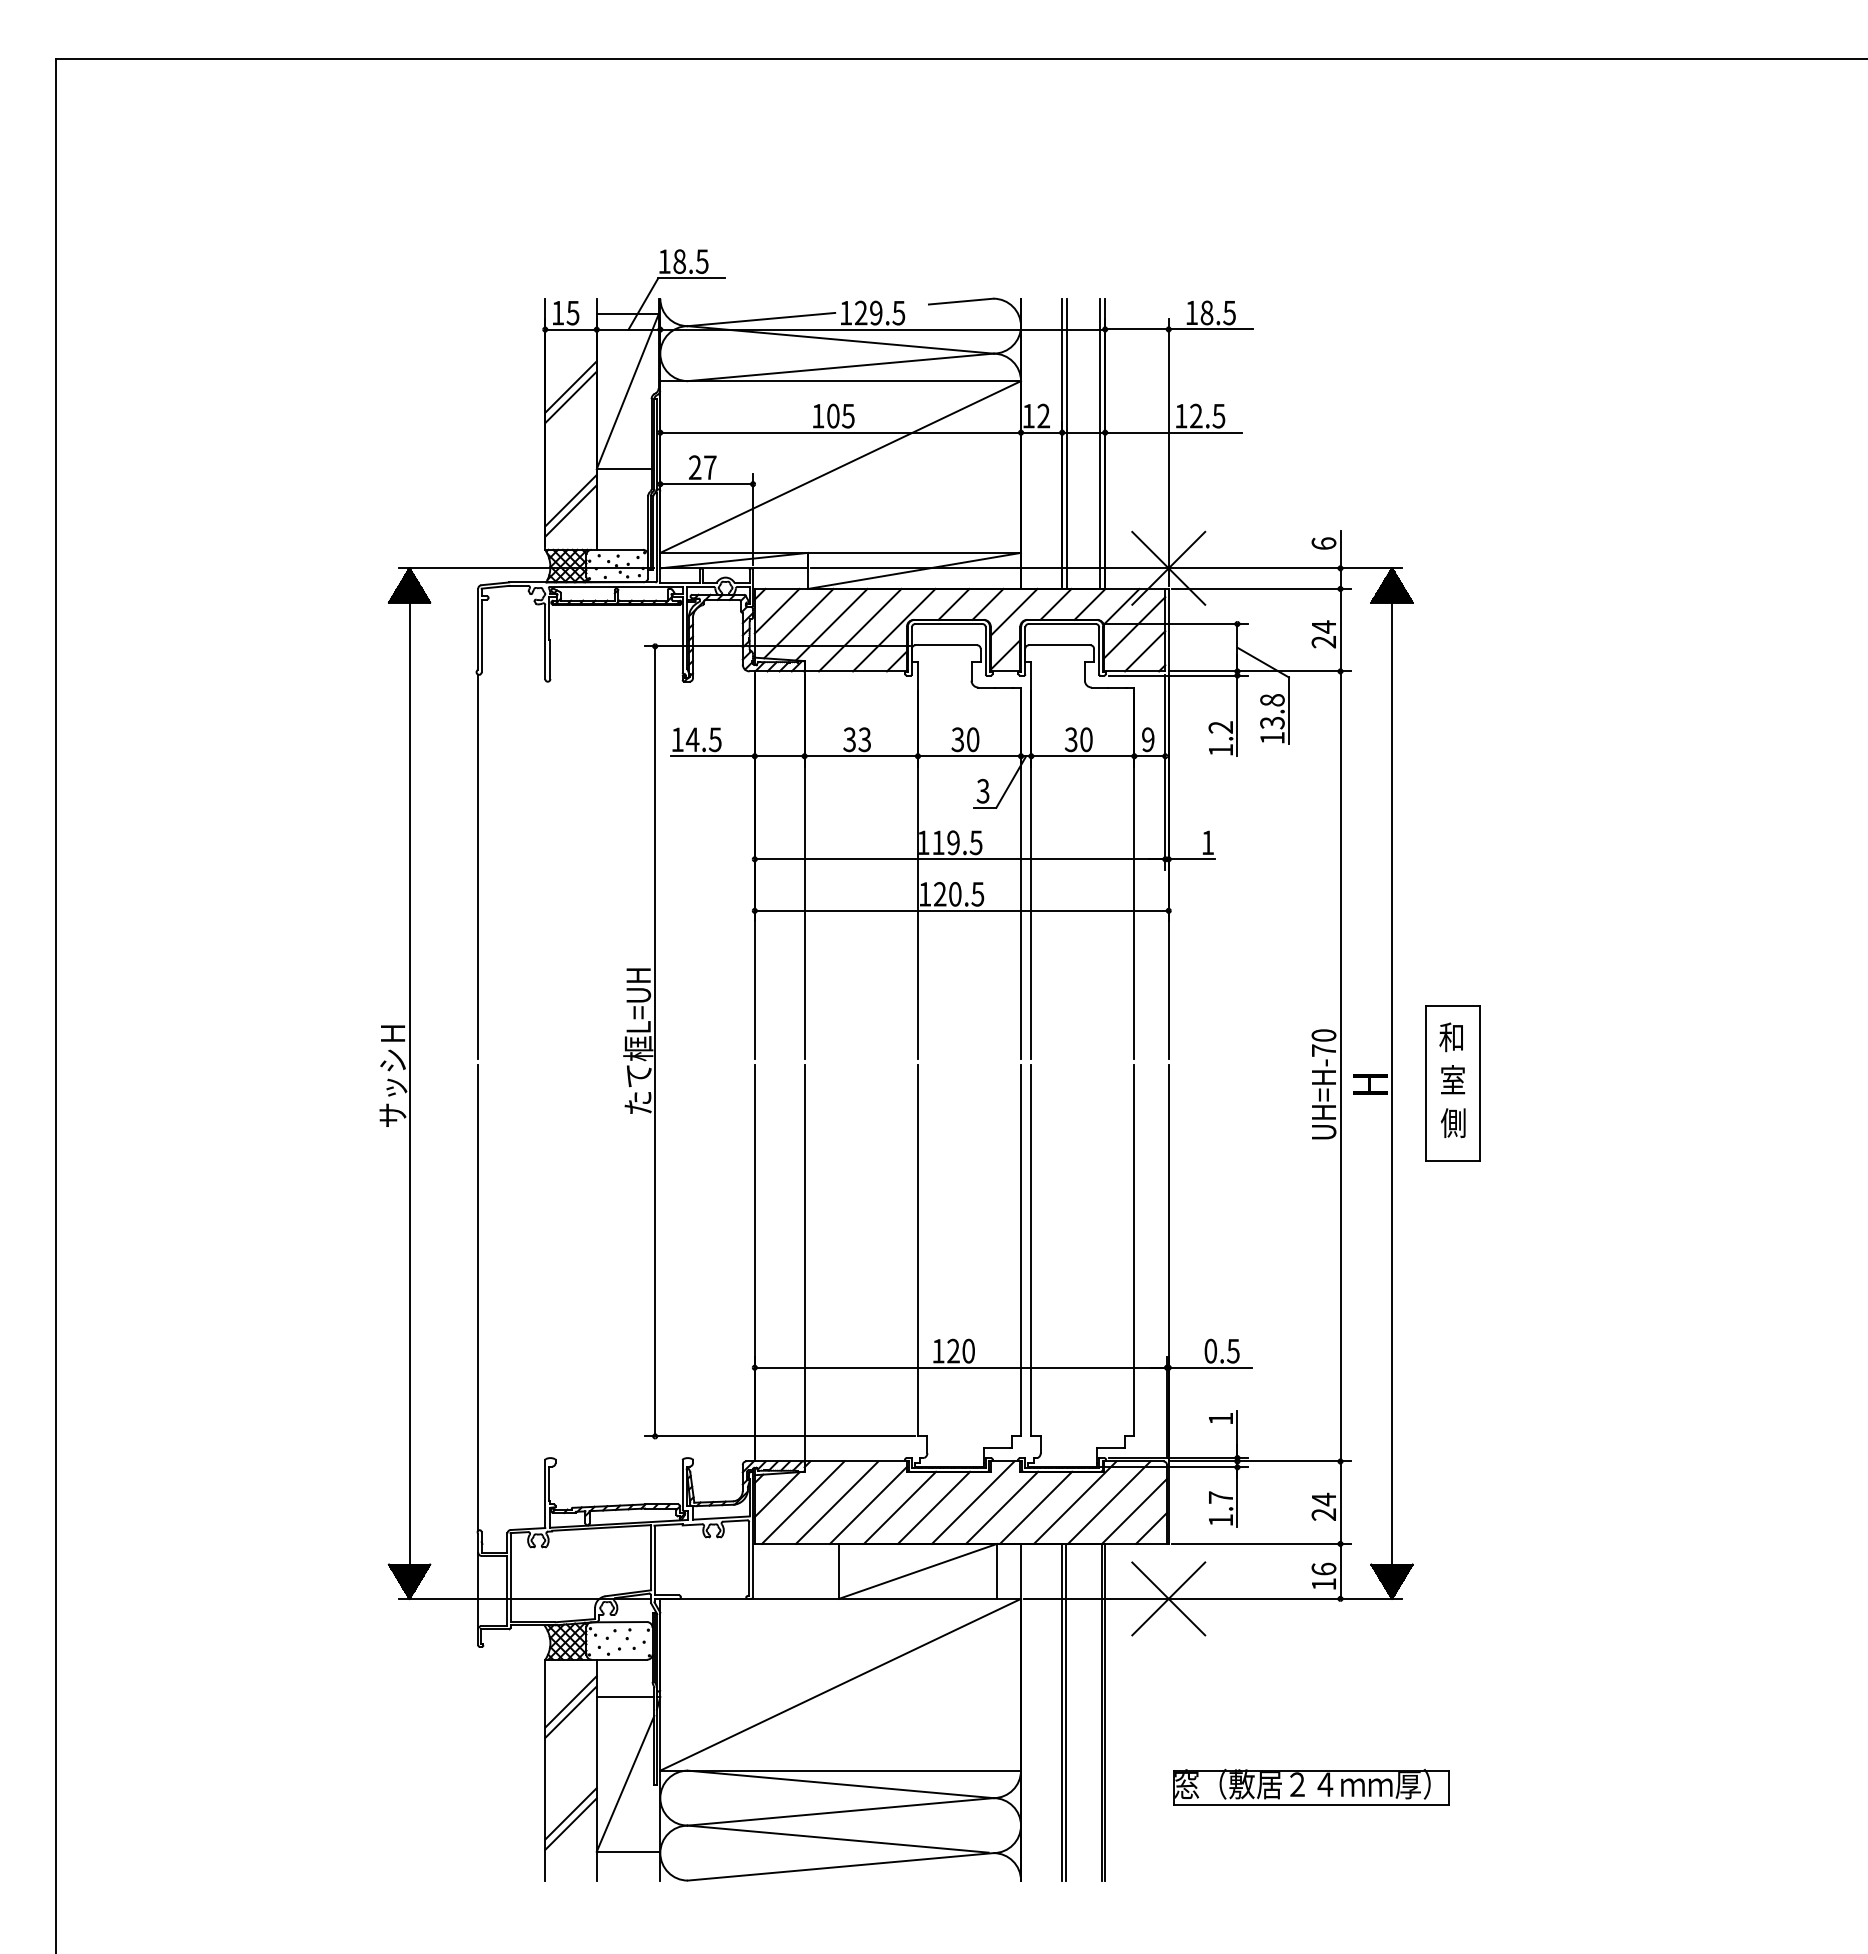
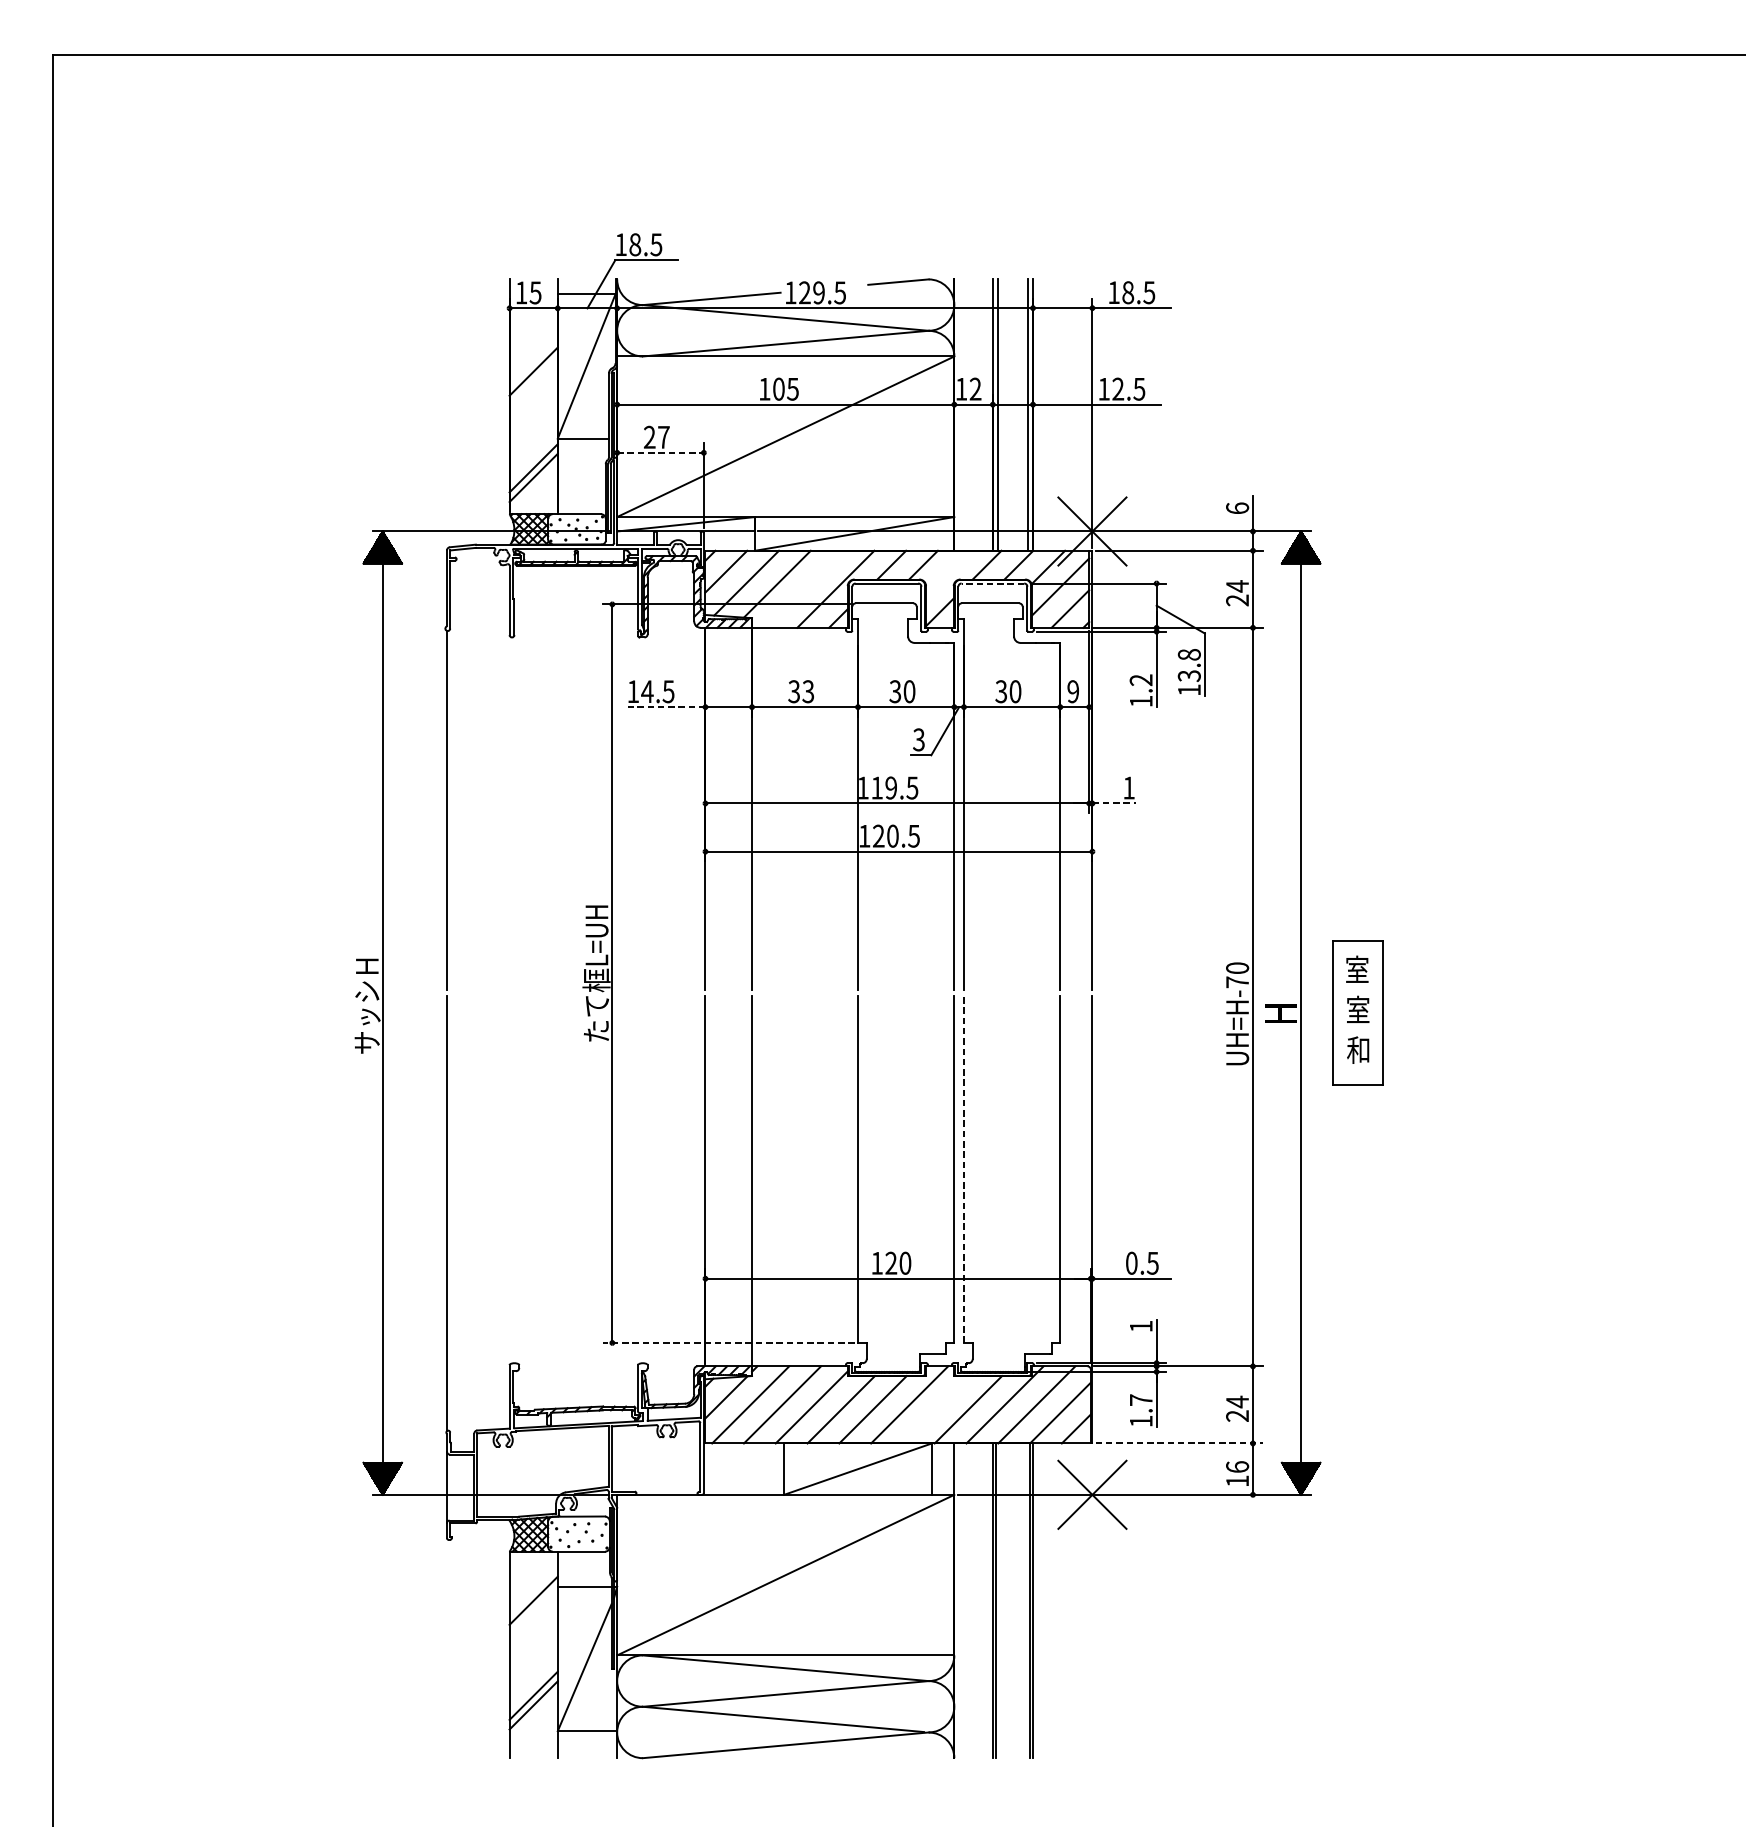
line: (570, 386) -> (533, 361), removed
line: (707, 484) -> (661, 453), solid -> dashed
line: (1013, 611) -> (947, 571), removed
line: (1061, 624) -> (992, 583), solid -> dashed
line: (860, 629) -> (804, 588), removed
line: (713, 756) -> (666, 707), solid -> dashed
line: (1192, 859) -> (1114, 803), solid -> dashed
text: (1451, 1037) -> (1356, 970), 和 -> 室
text: (1452, 1123) -> (1357, 1050), 側 -> 和
line: (1031, 1250) -> (964, 1169), solid -> dashed
line: (779, 1436) -> (728, 1343), solid -> dashed
line: (1002, 1507) -> (937, 1409), removed
line: (1261, 1543) -> (1179, 1443), solid -> dashed
line: (570, 1701) -> (533, 1590), removed
part: (1311, 1786) -> (1225, 1670), removed

